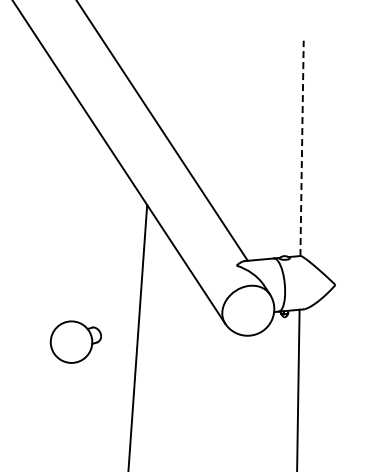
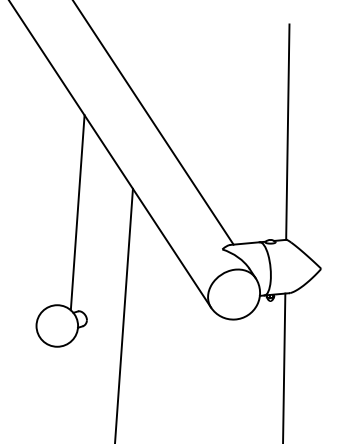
line: (302, 148) -> (288, 132), dashed -> solid
line: (91, 228) -> (77, 212), added

